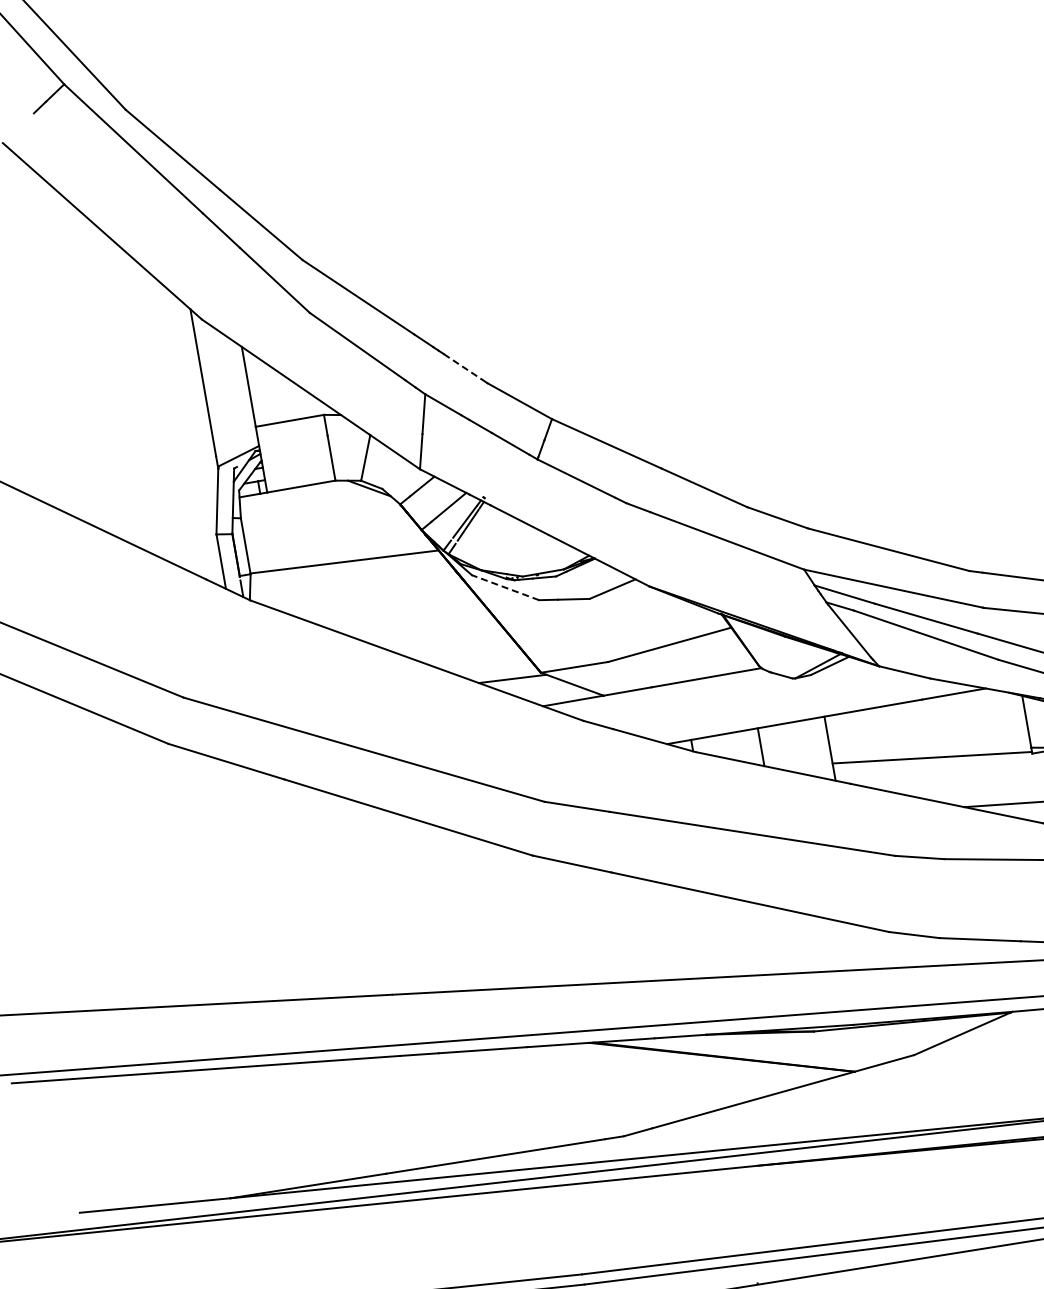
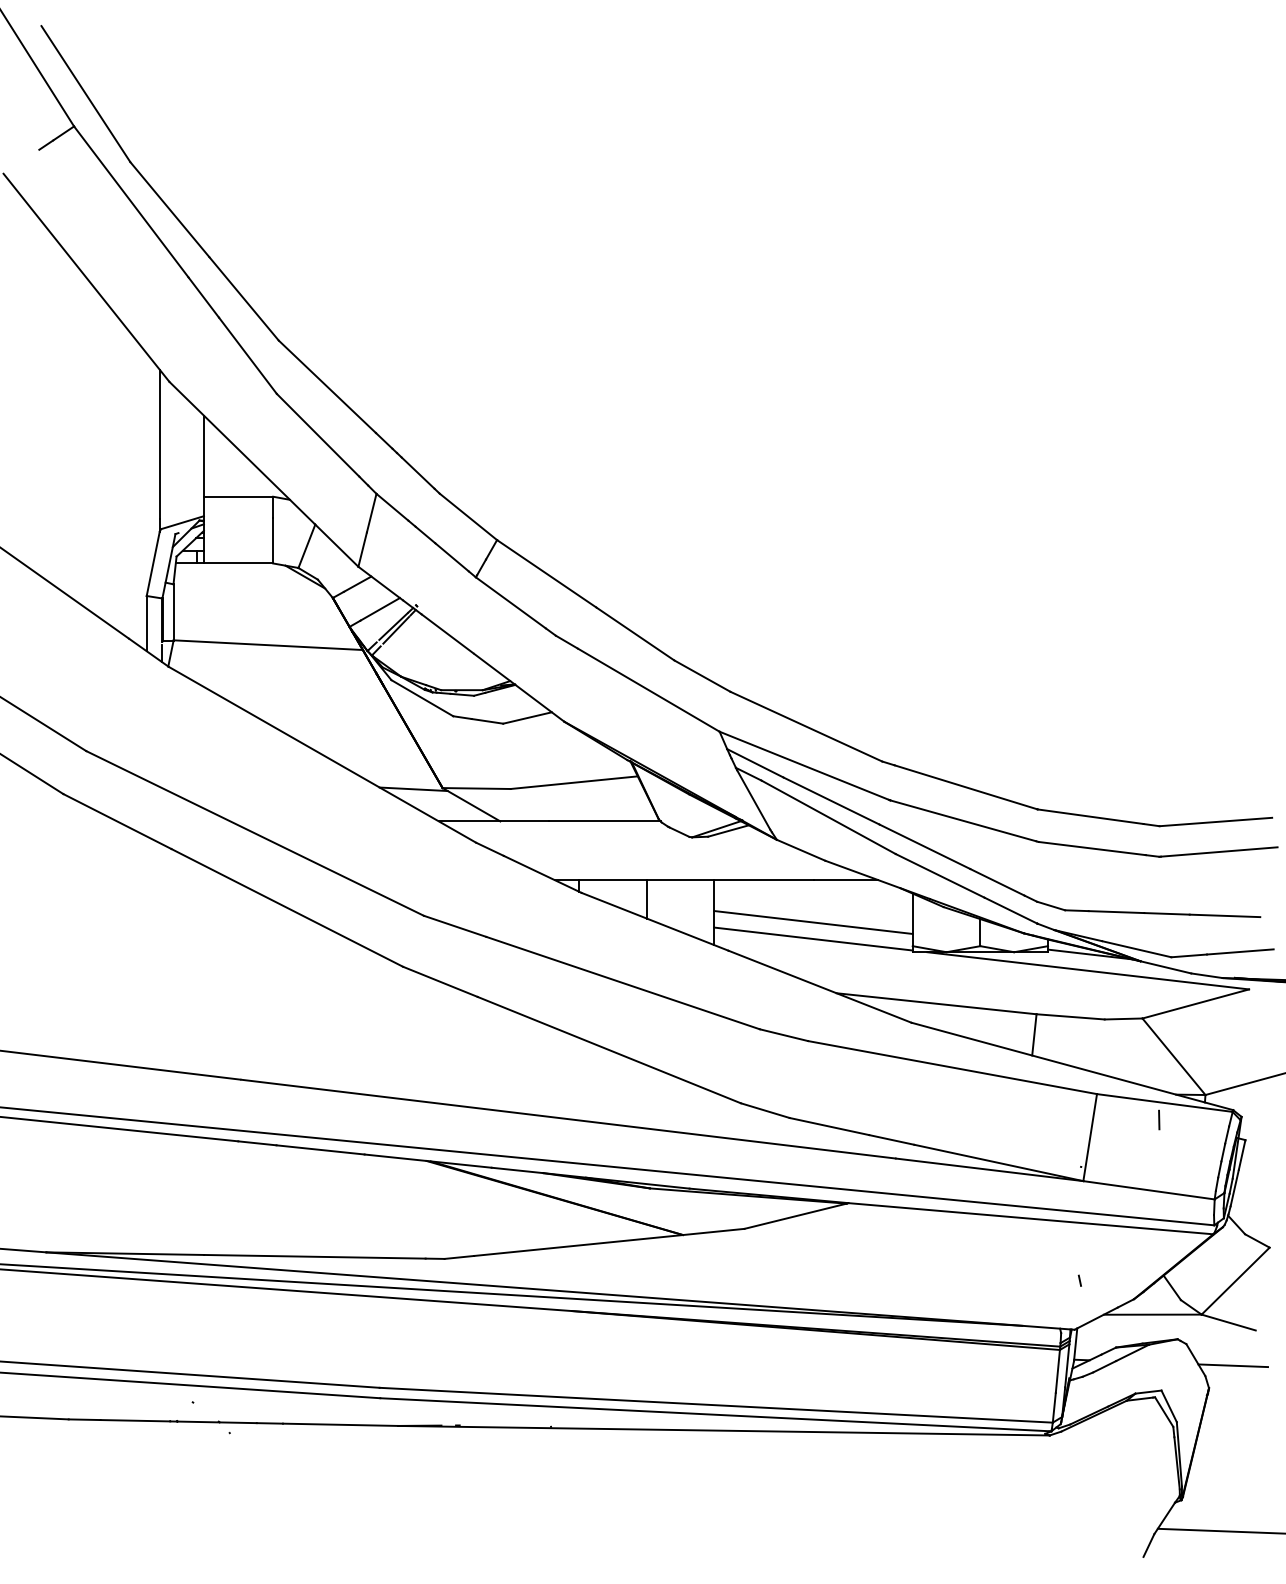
line: (463, 367) -> (418, 473), dashed -> solid
line: (505, 587) -> (422, 698), dashed -> solid
line: (929, 741) -> (813, 922), added

